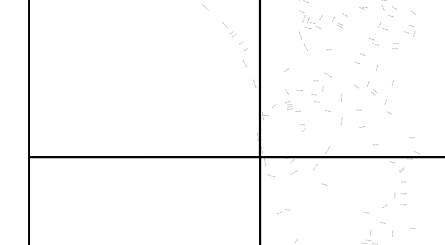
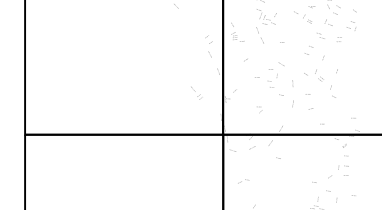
text: (337, 22) -> (307, 19), moved
text: (229, 29) -> (197, 92), moved
text: (292, 100) -> (237, 32), moved

